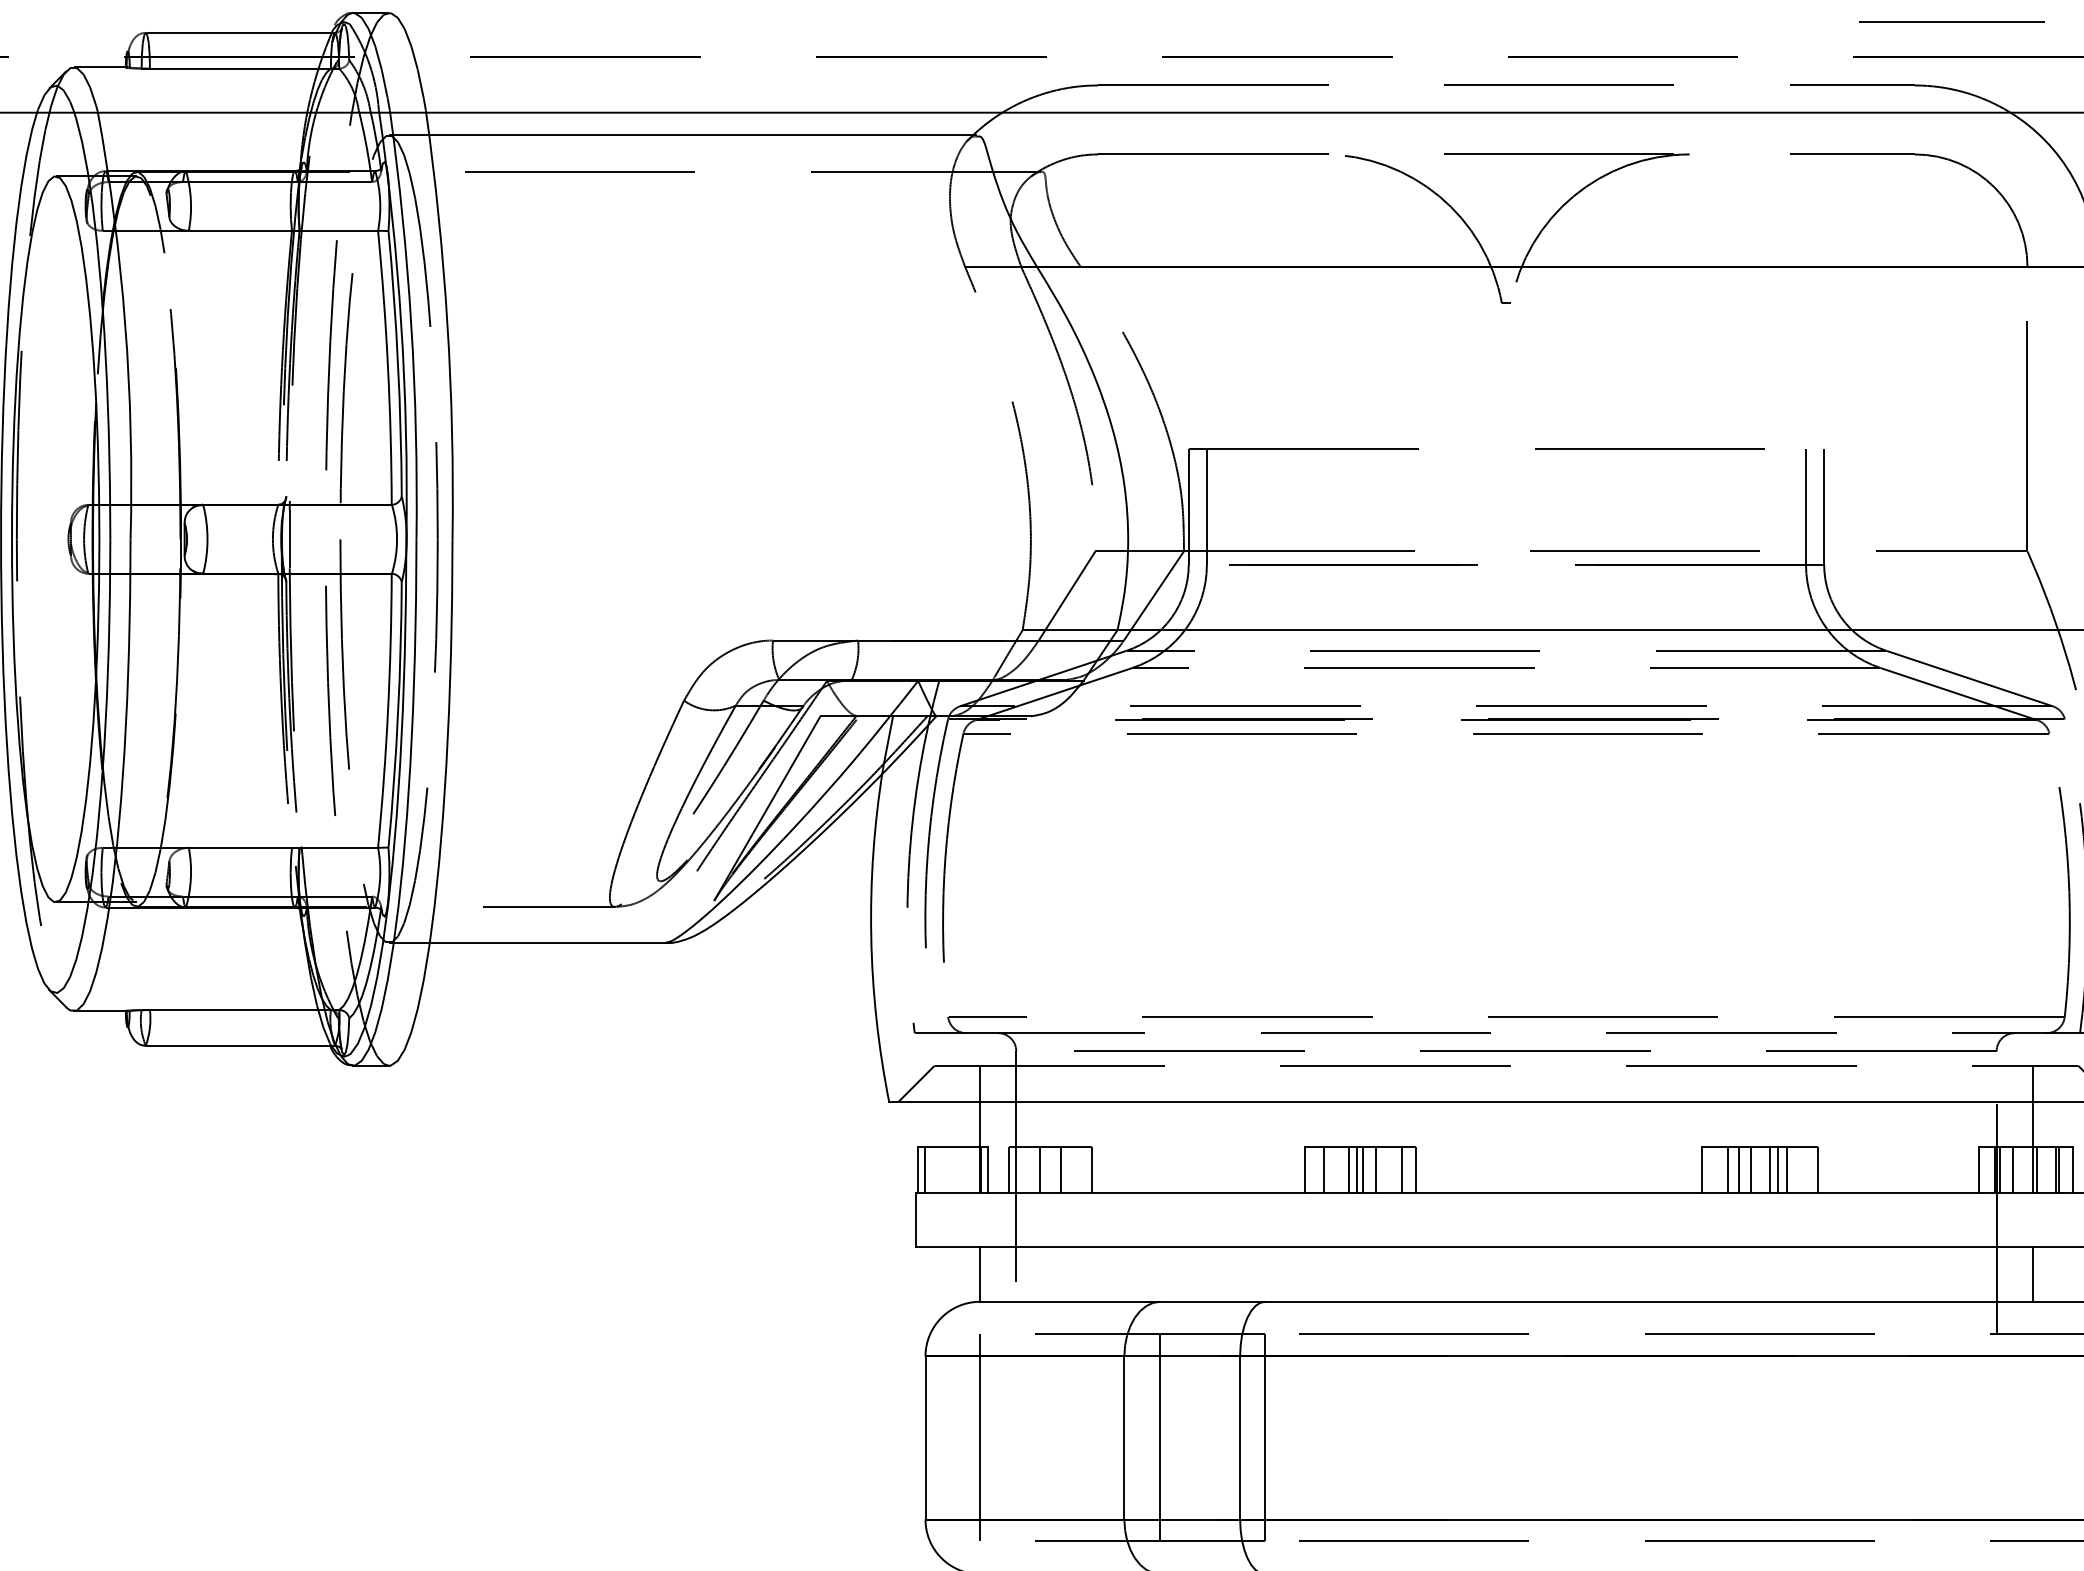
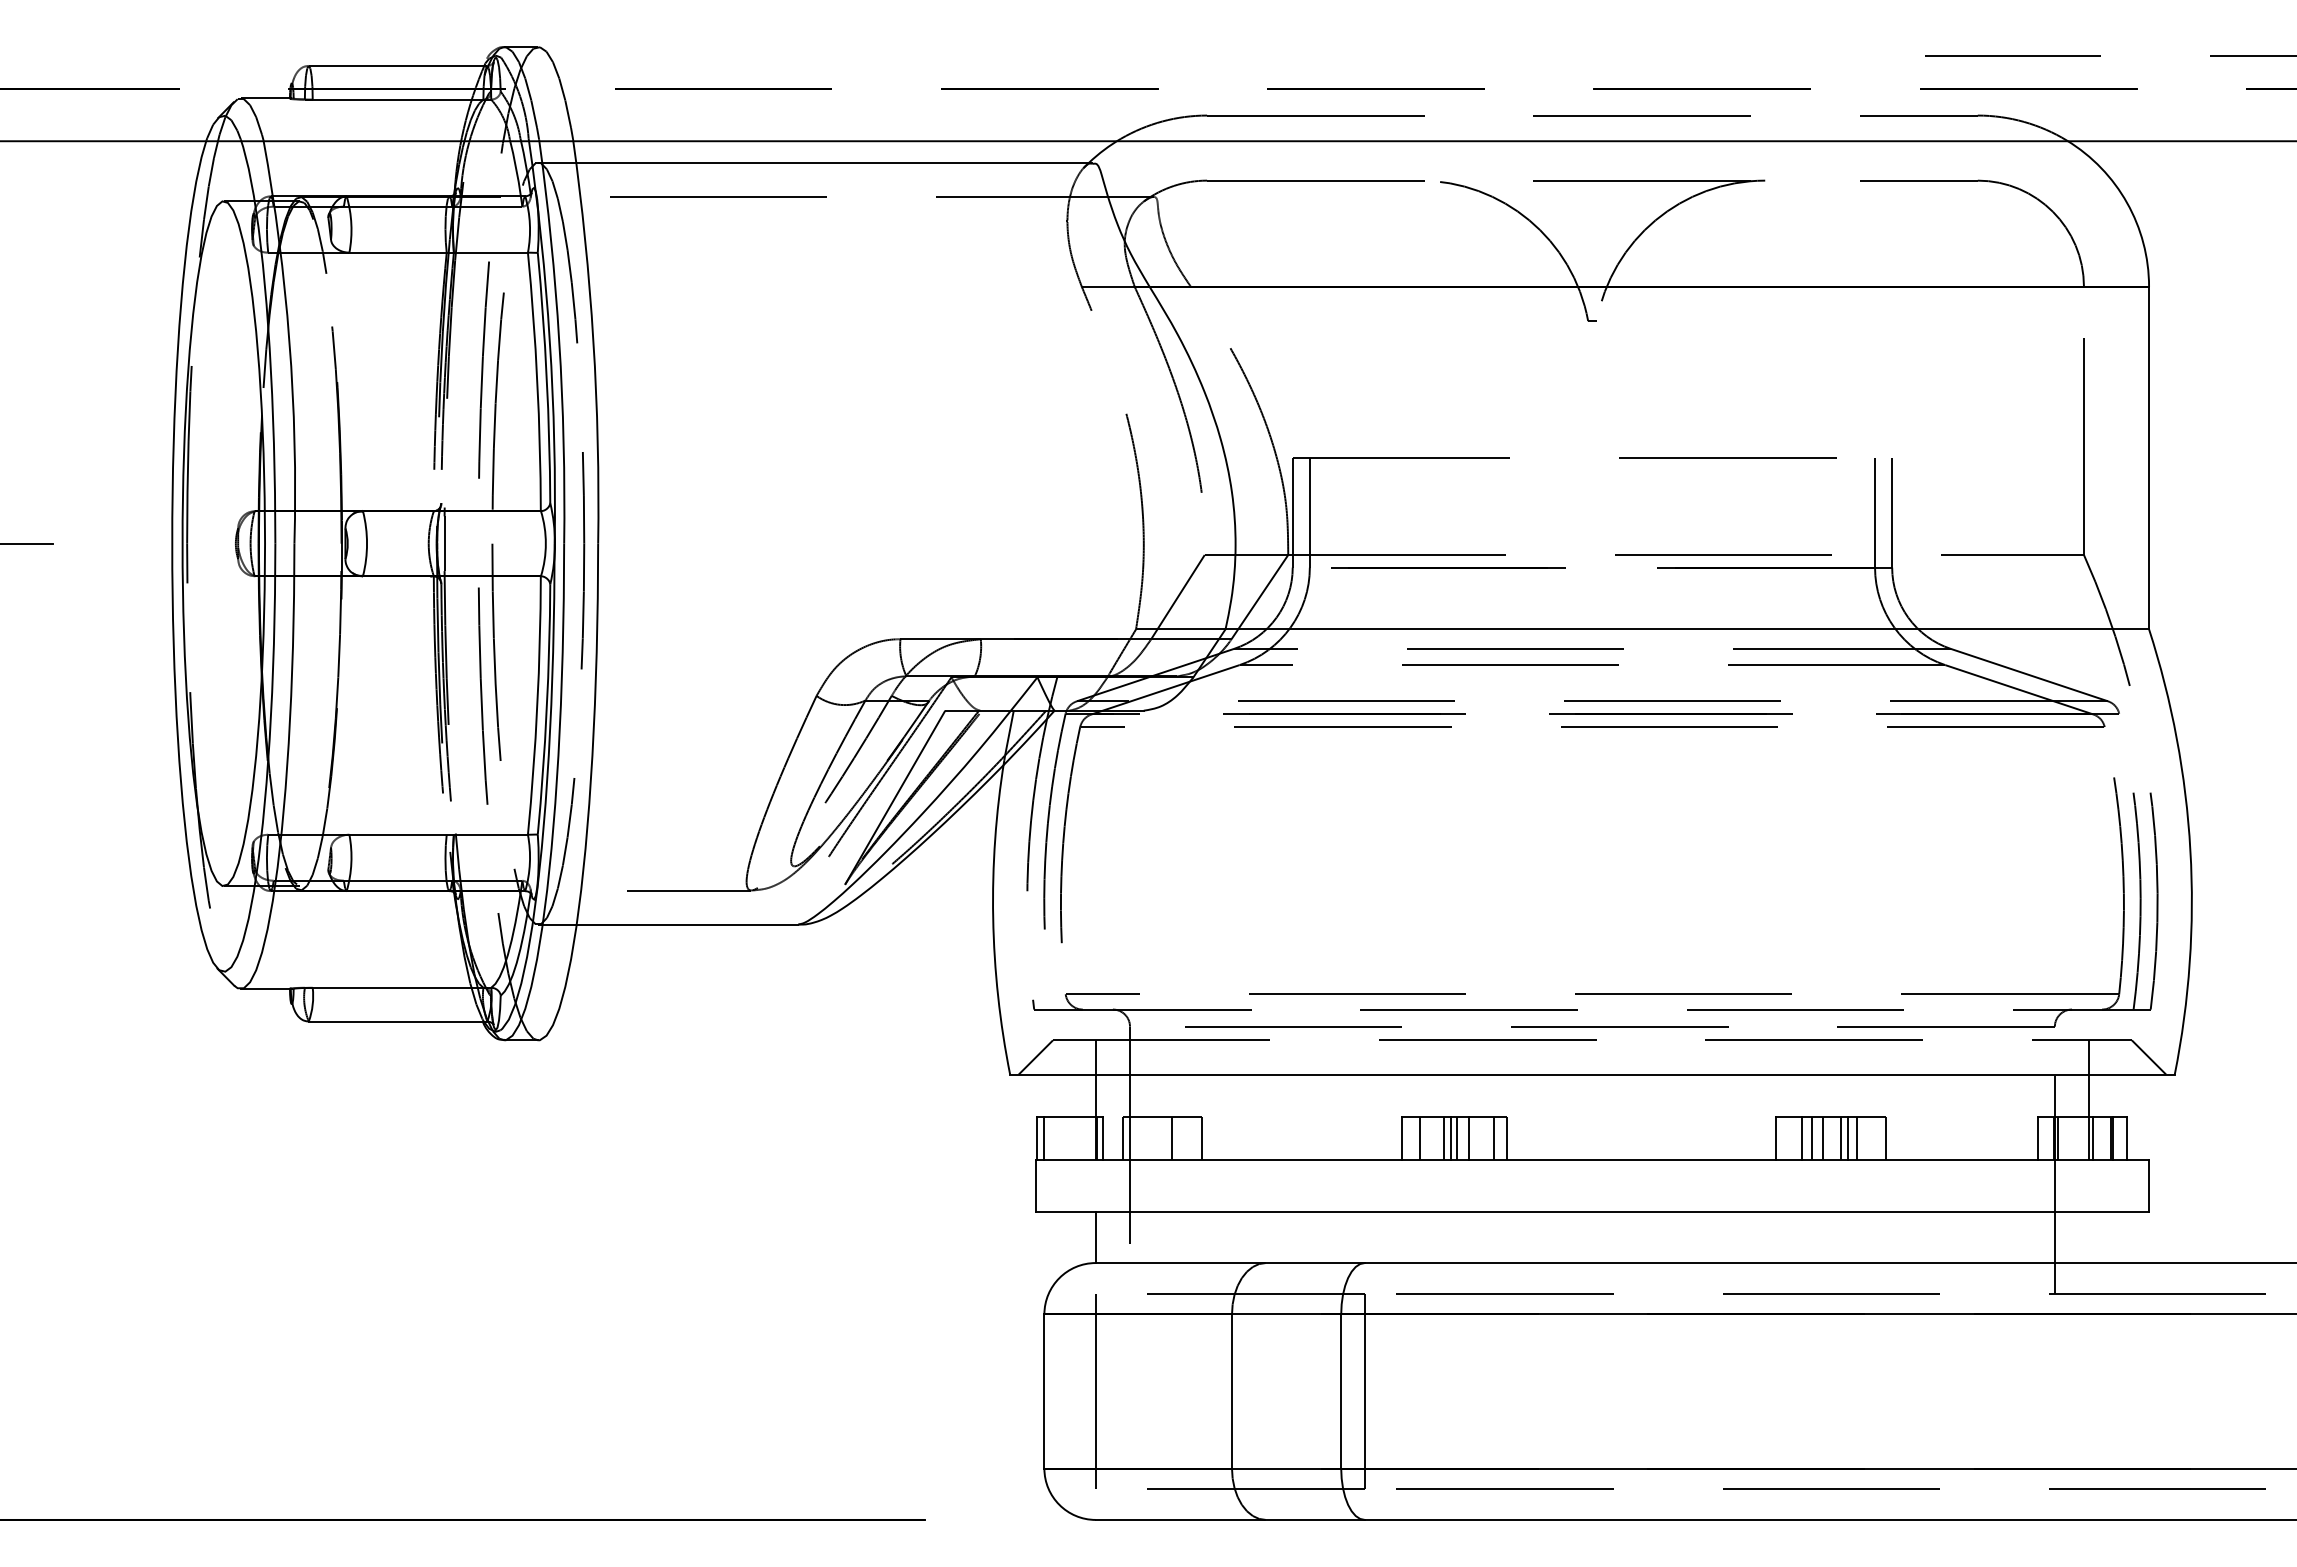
line: (1040, 1169) -> (1152, 1138), removed
line: (2013, 1169) -> (2070, 1138), removed
line: (2033, 1274) -> (2089, 1237), removed
line: (1159, 1437) -> (1265, 1391), removed

